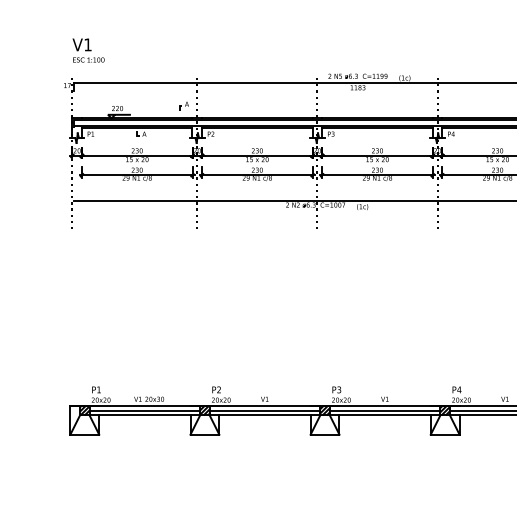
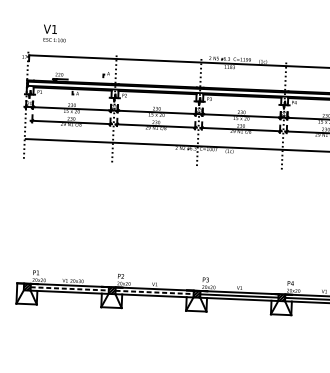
text: (88, 50) -> (54, 33), moved
line: (145, 410) -> (70, 288), solid -> dashed
line: (265, 410) -> (154, 292), solid -> dashed

